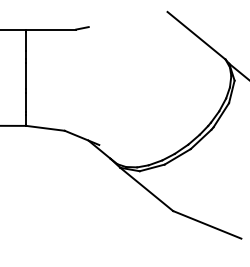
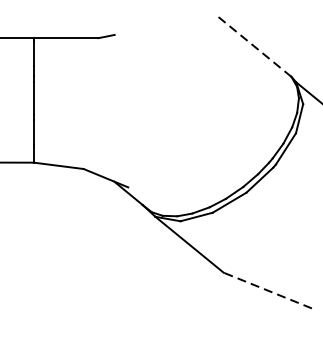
line: (196, 35) -> (253, 45), solid -> dashed
line: (207, 224) -> (268, 290), solid -> dashed

